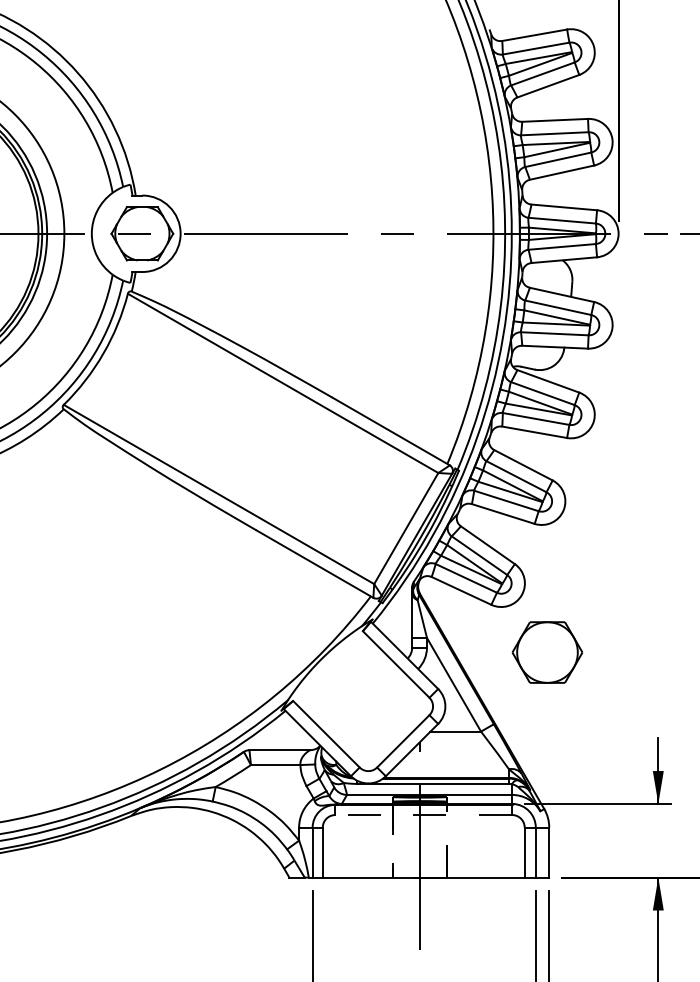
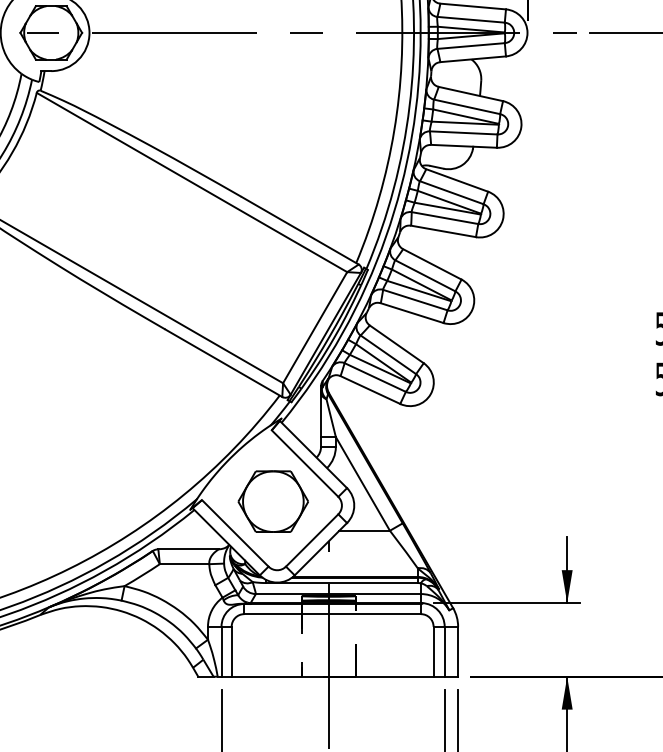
part: (547, 652) -> (273, 501), moved
line: (423, 815) -> (332, 614), dashed -> solid

